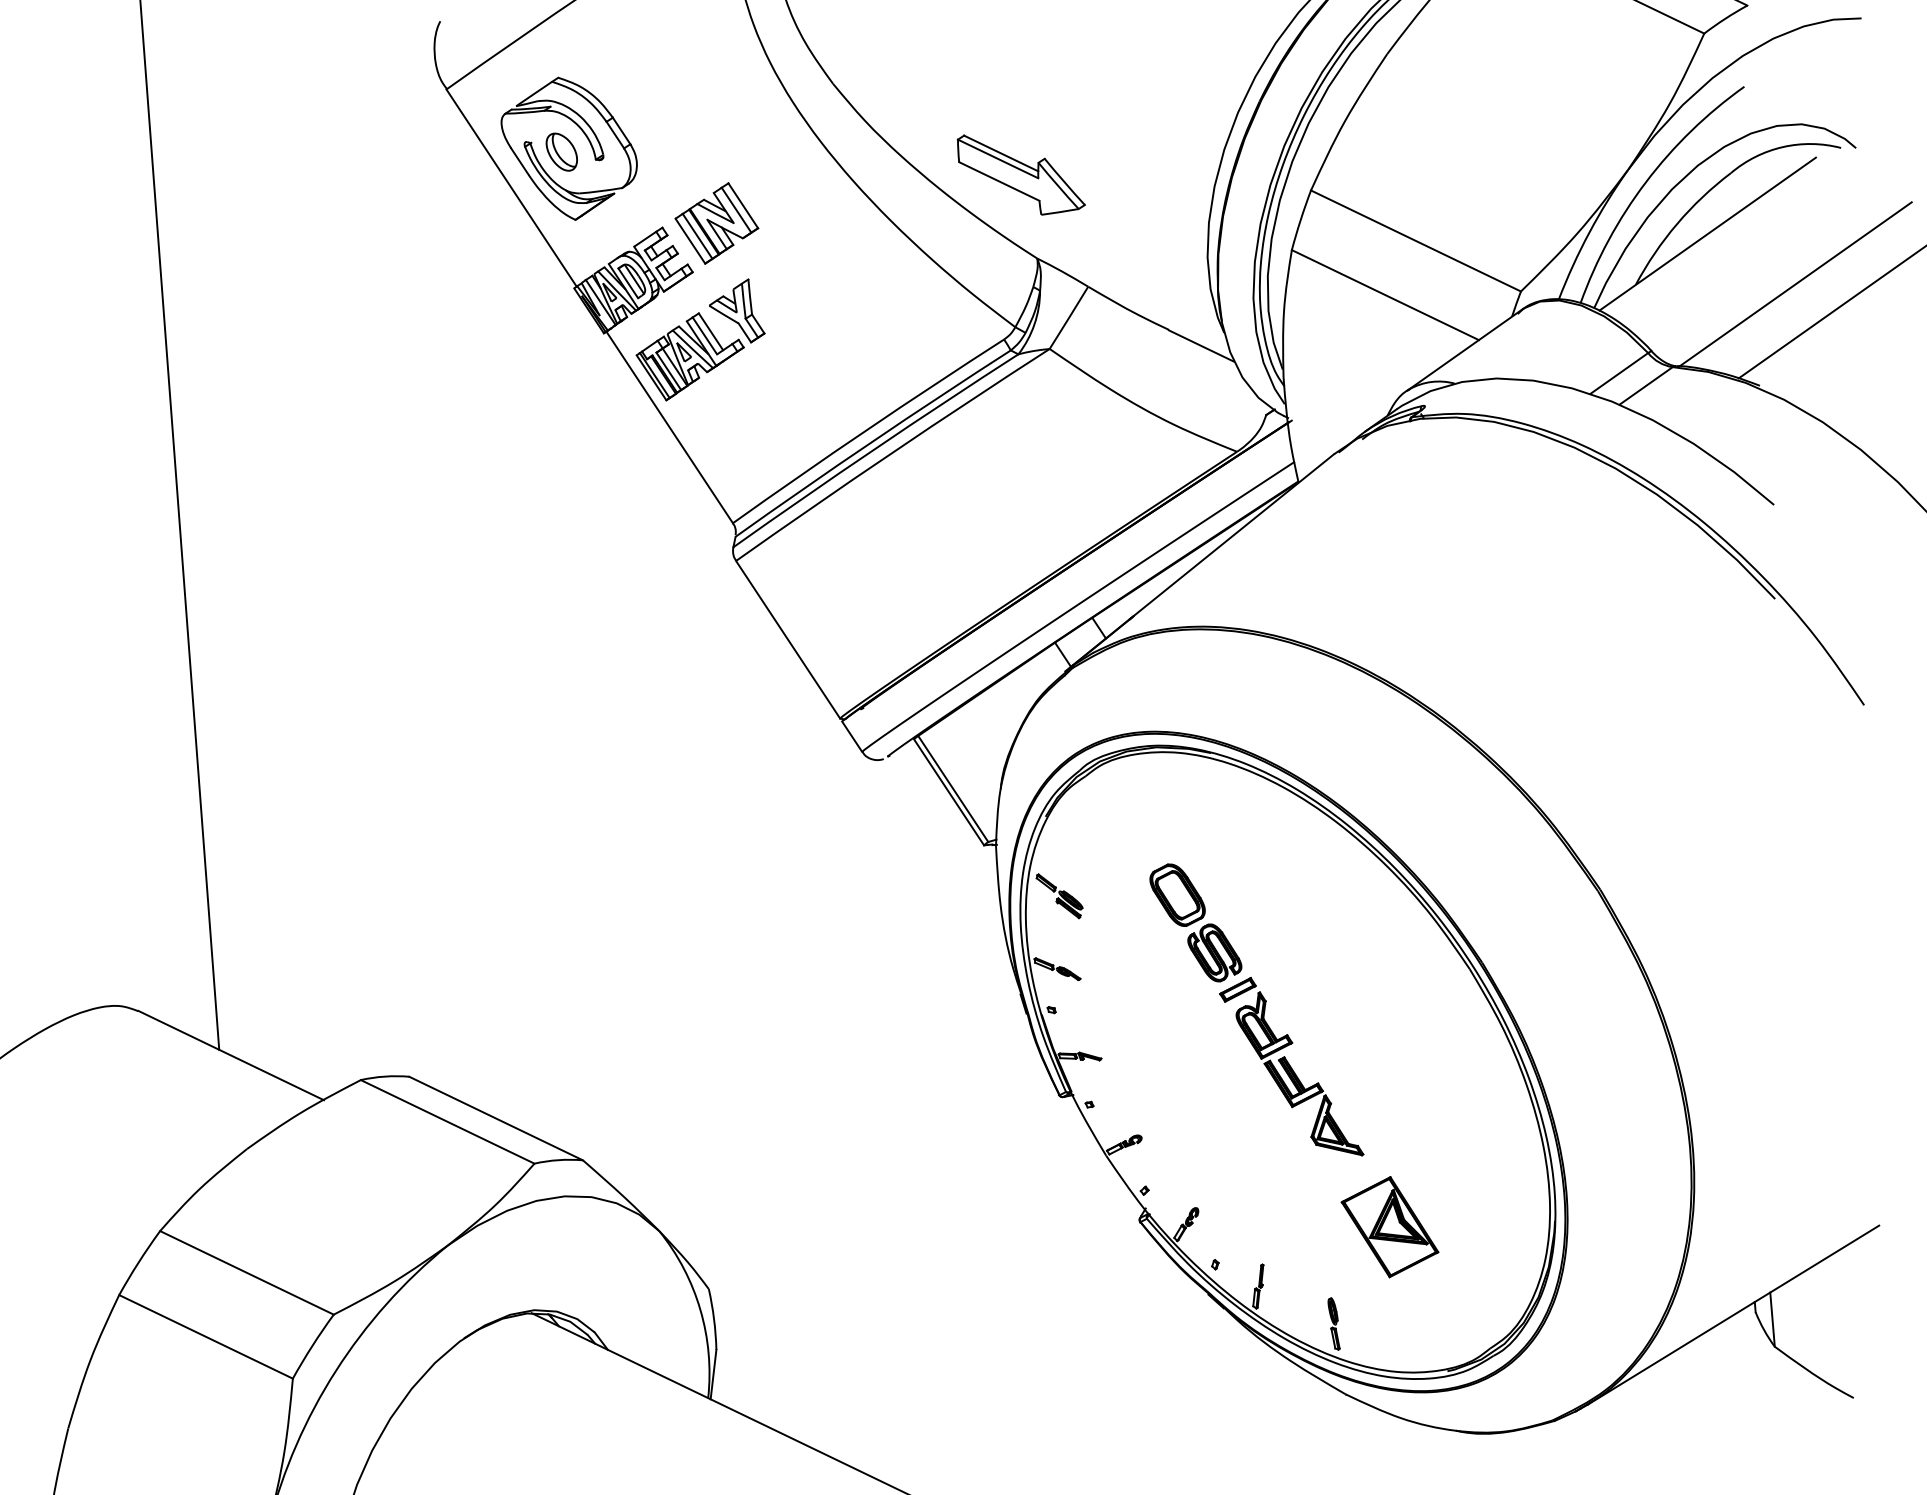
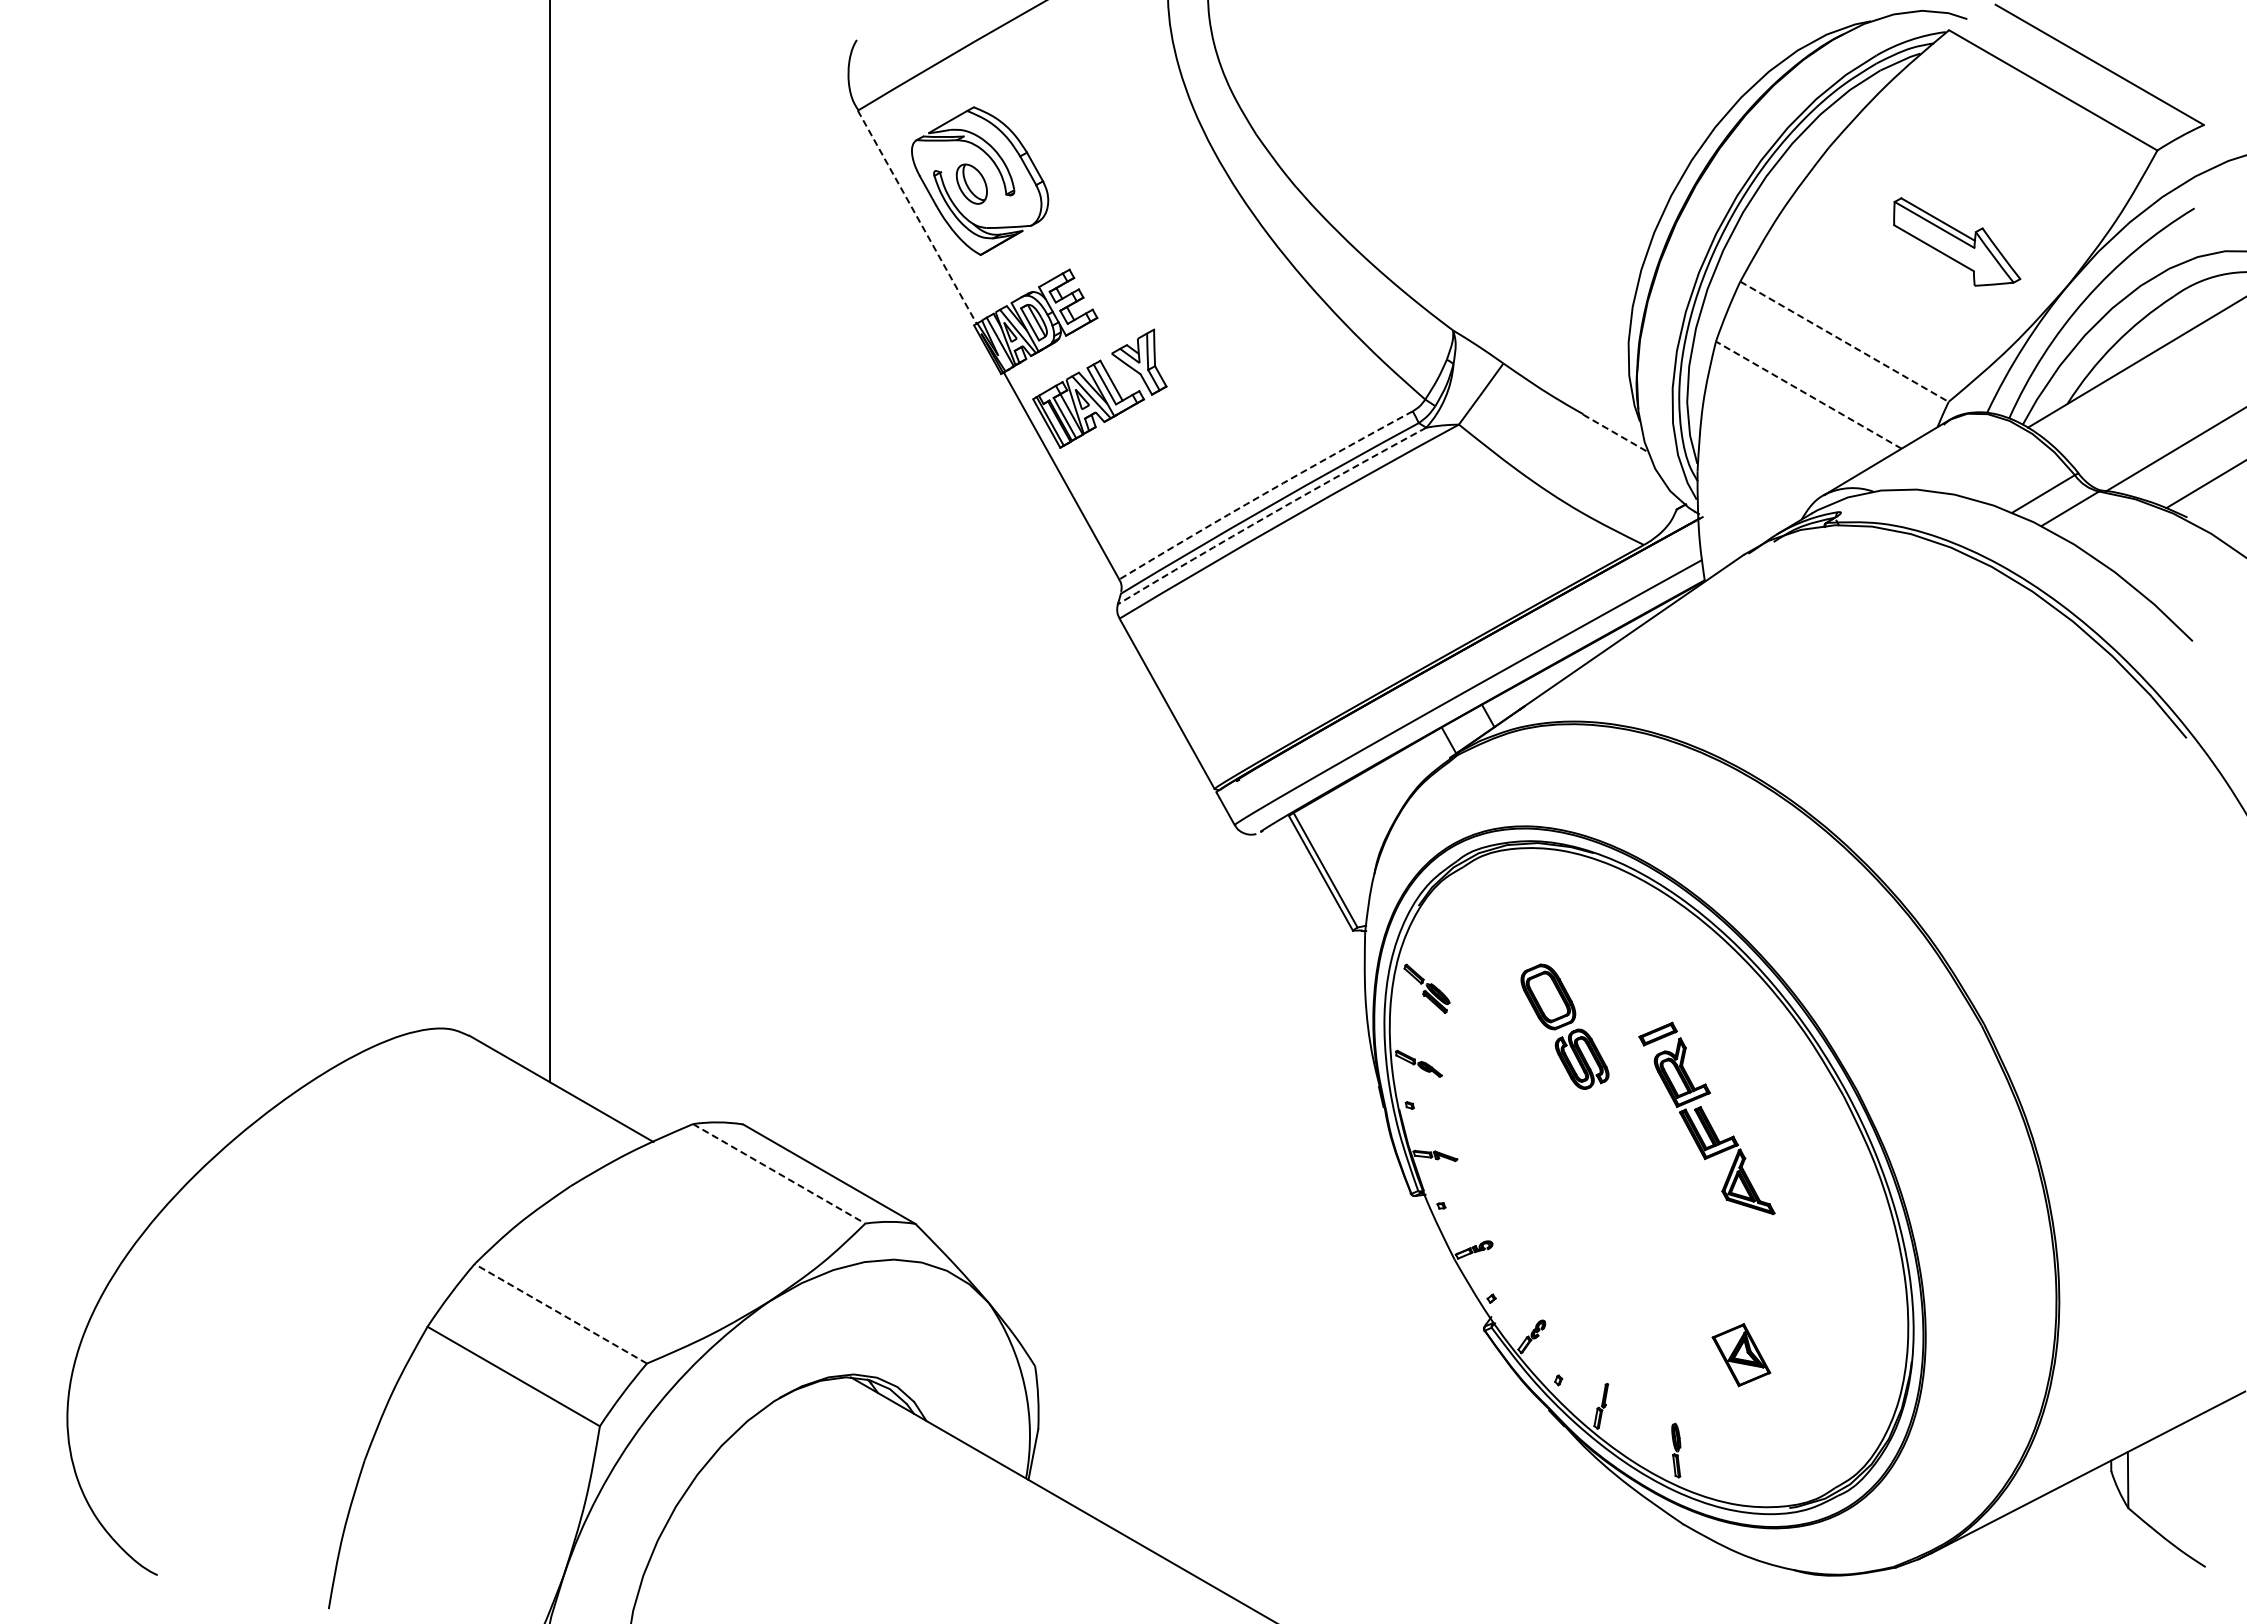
part: (1021, 173) -> (1957, 241), moved
line: (511, 188) -> (917, 217), solid -> dashed
part: (716, 223) -> (1125, 269), removed
line: (1416, 241) -> (1844, 342), solid -> dashed
line: (1385, 294) -> (1808, 394), solid -> dashed
line: (1201, 346) -> (1615, 433), solid -> dashed
arc: (866, 429) -> (1264, 493), solid -> dashed
arc: (875, 449) -> (1271, 514), solid -> dashed
part: (1290, 1067) -> (1706, 1118), moved
line: (448, 1122) -> (779, 1174), solid -> dashed
part: (1390, 1226) -> (1741, 1354), size x0.6
line: (246, 1272) -> (560, 1313), solid -> dashed

